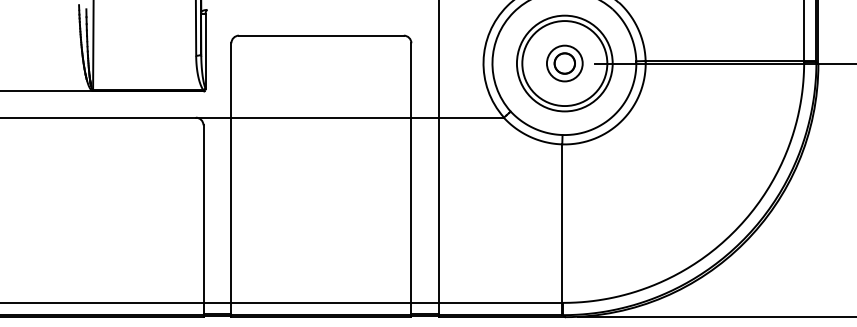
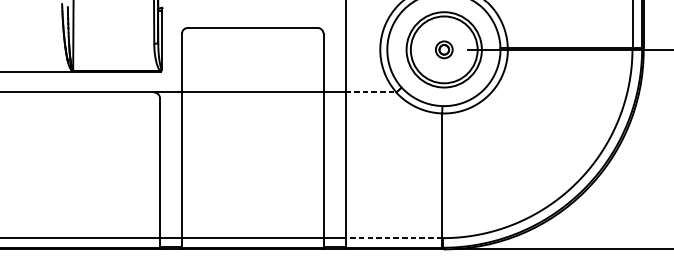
part: (564, 63) -> (443, 49), size x0.6
line: (472, 117) -> (371, 92), solid -> dashed
line: (500, 302) -> (393, 237), solid -> dashed

